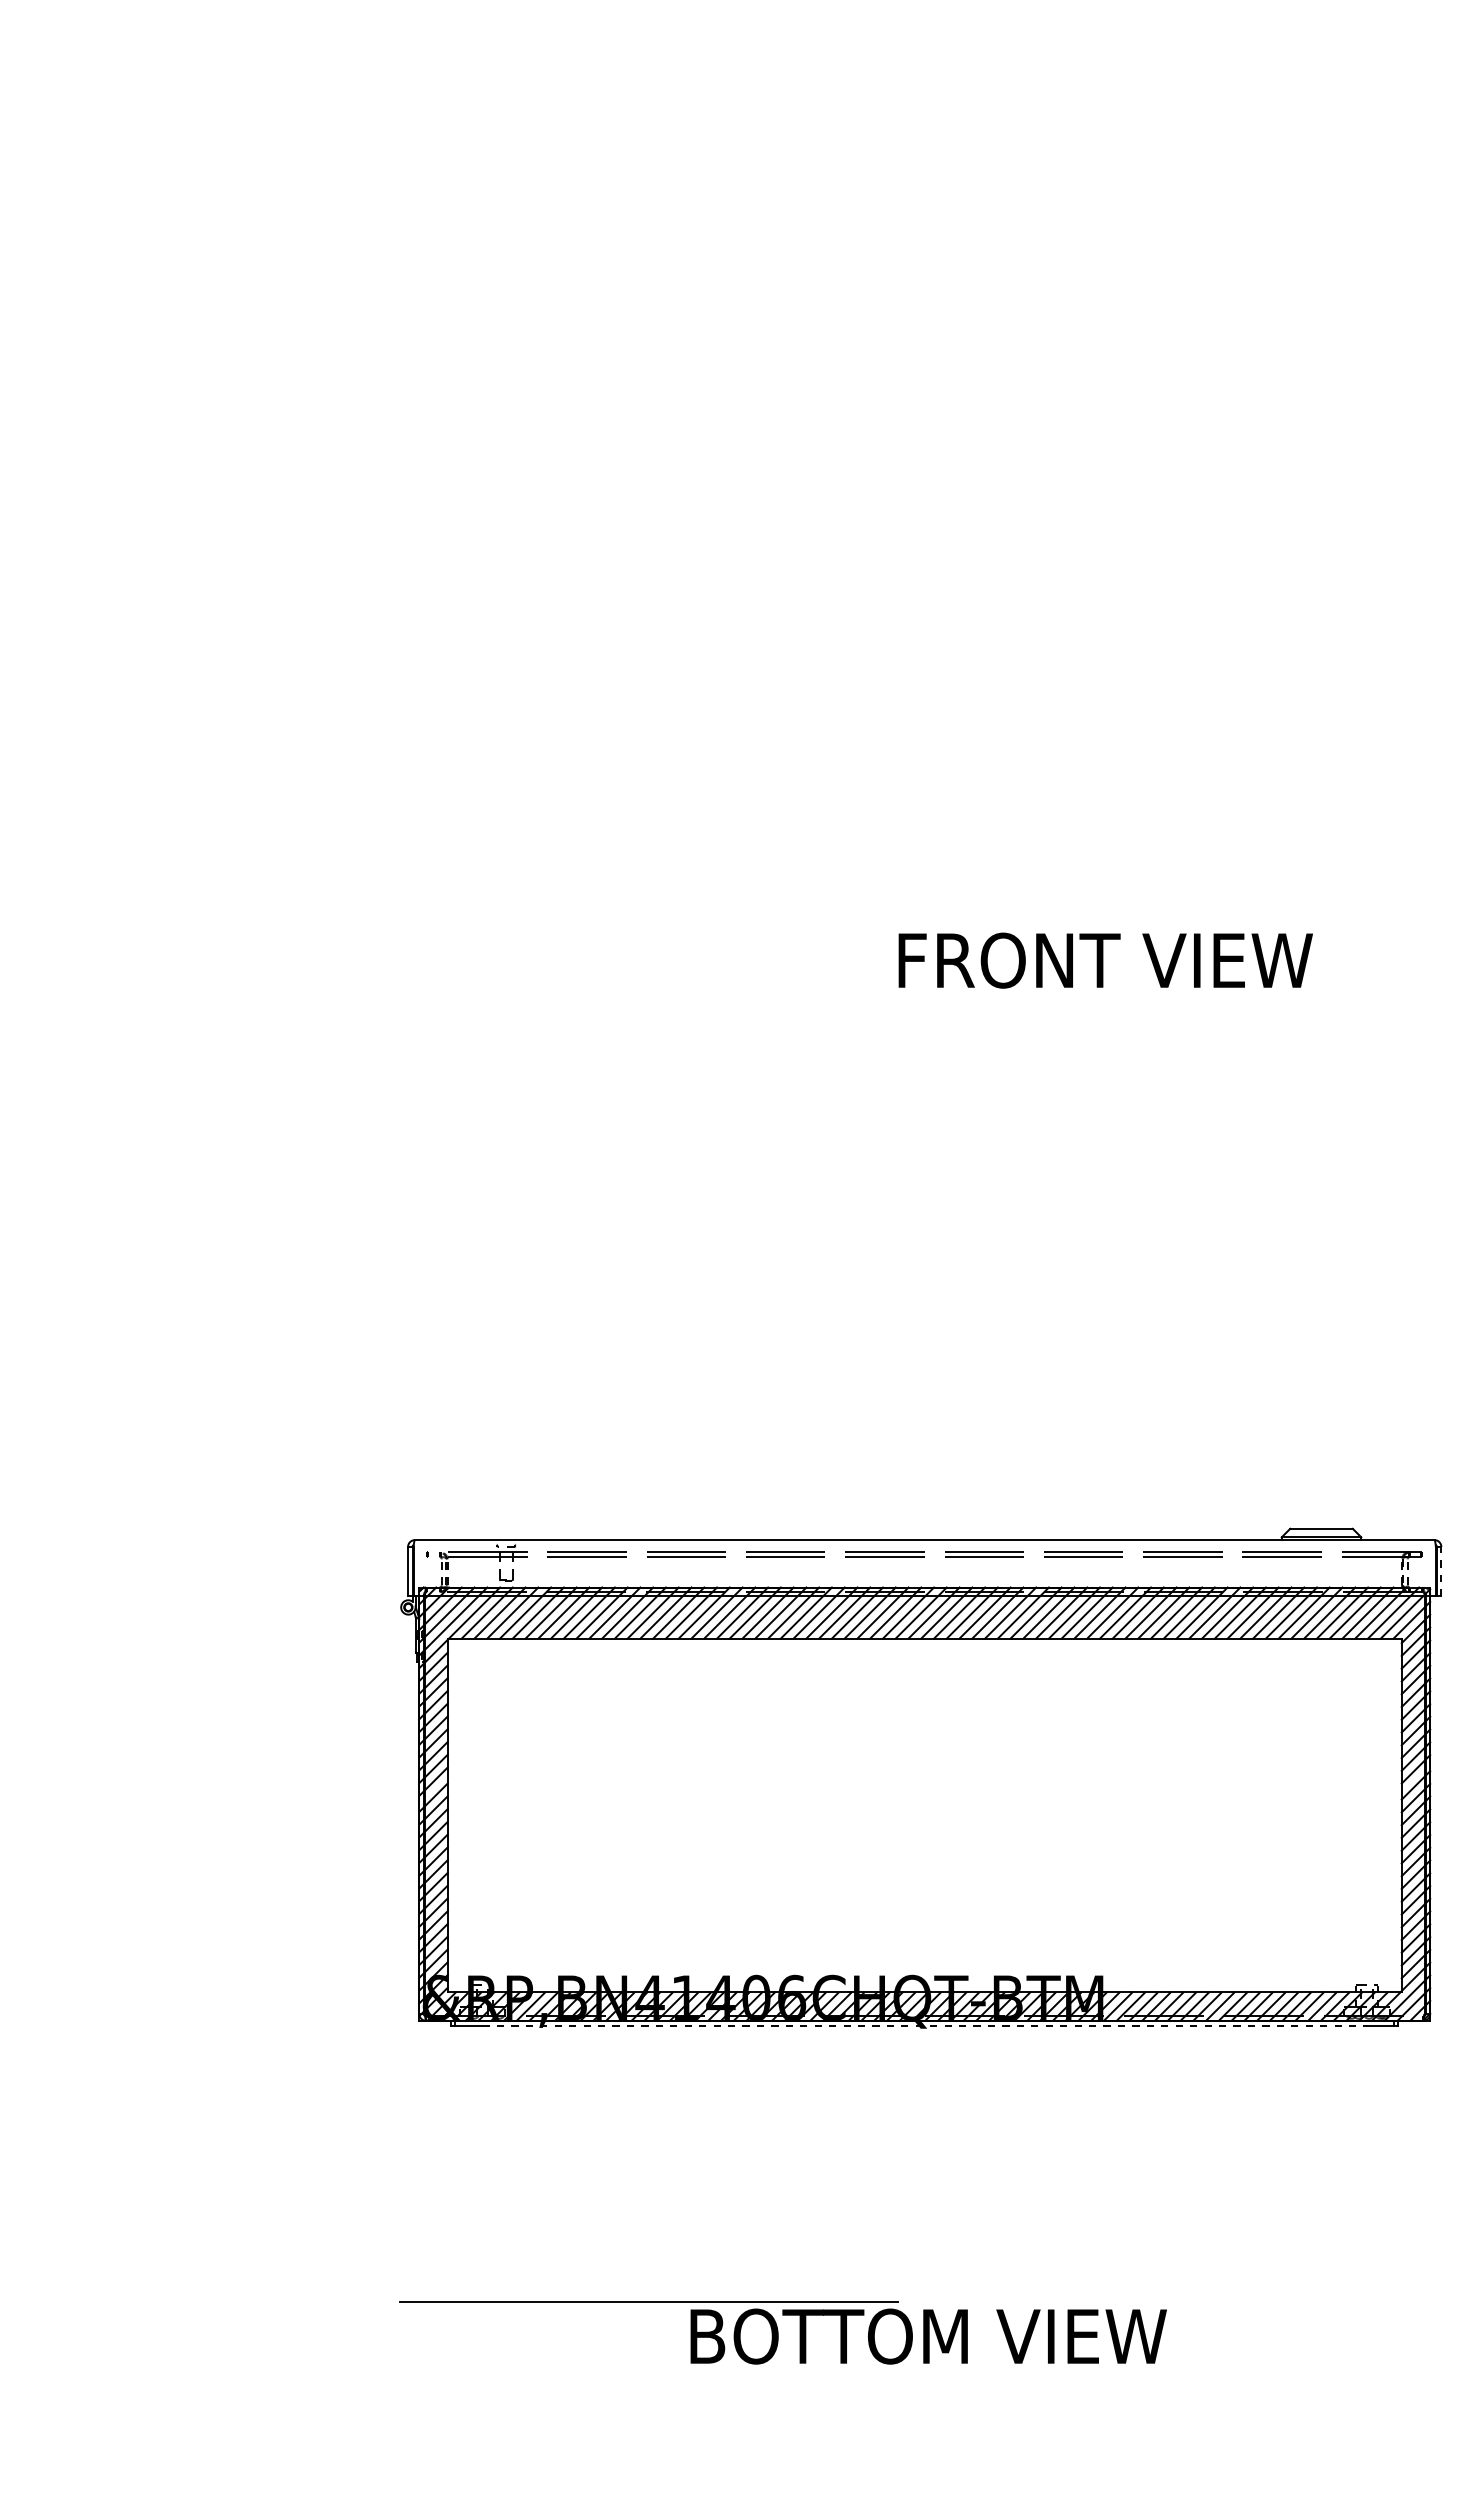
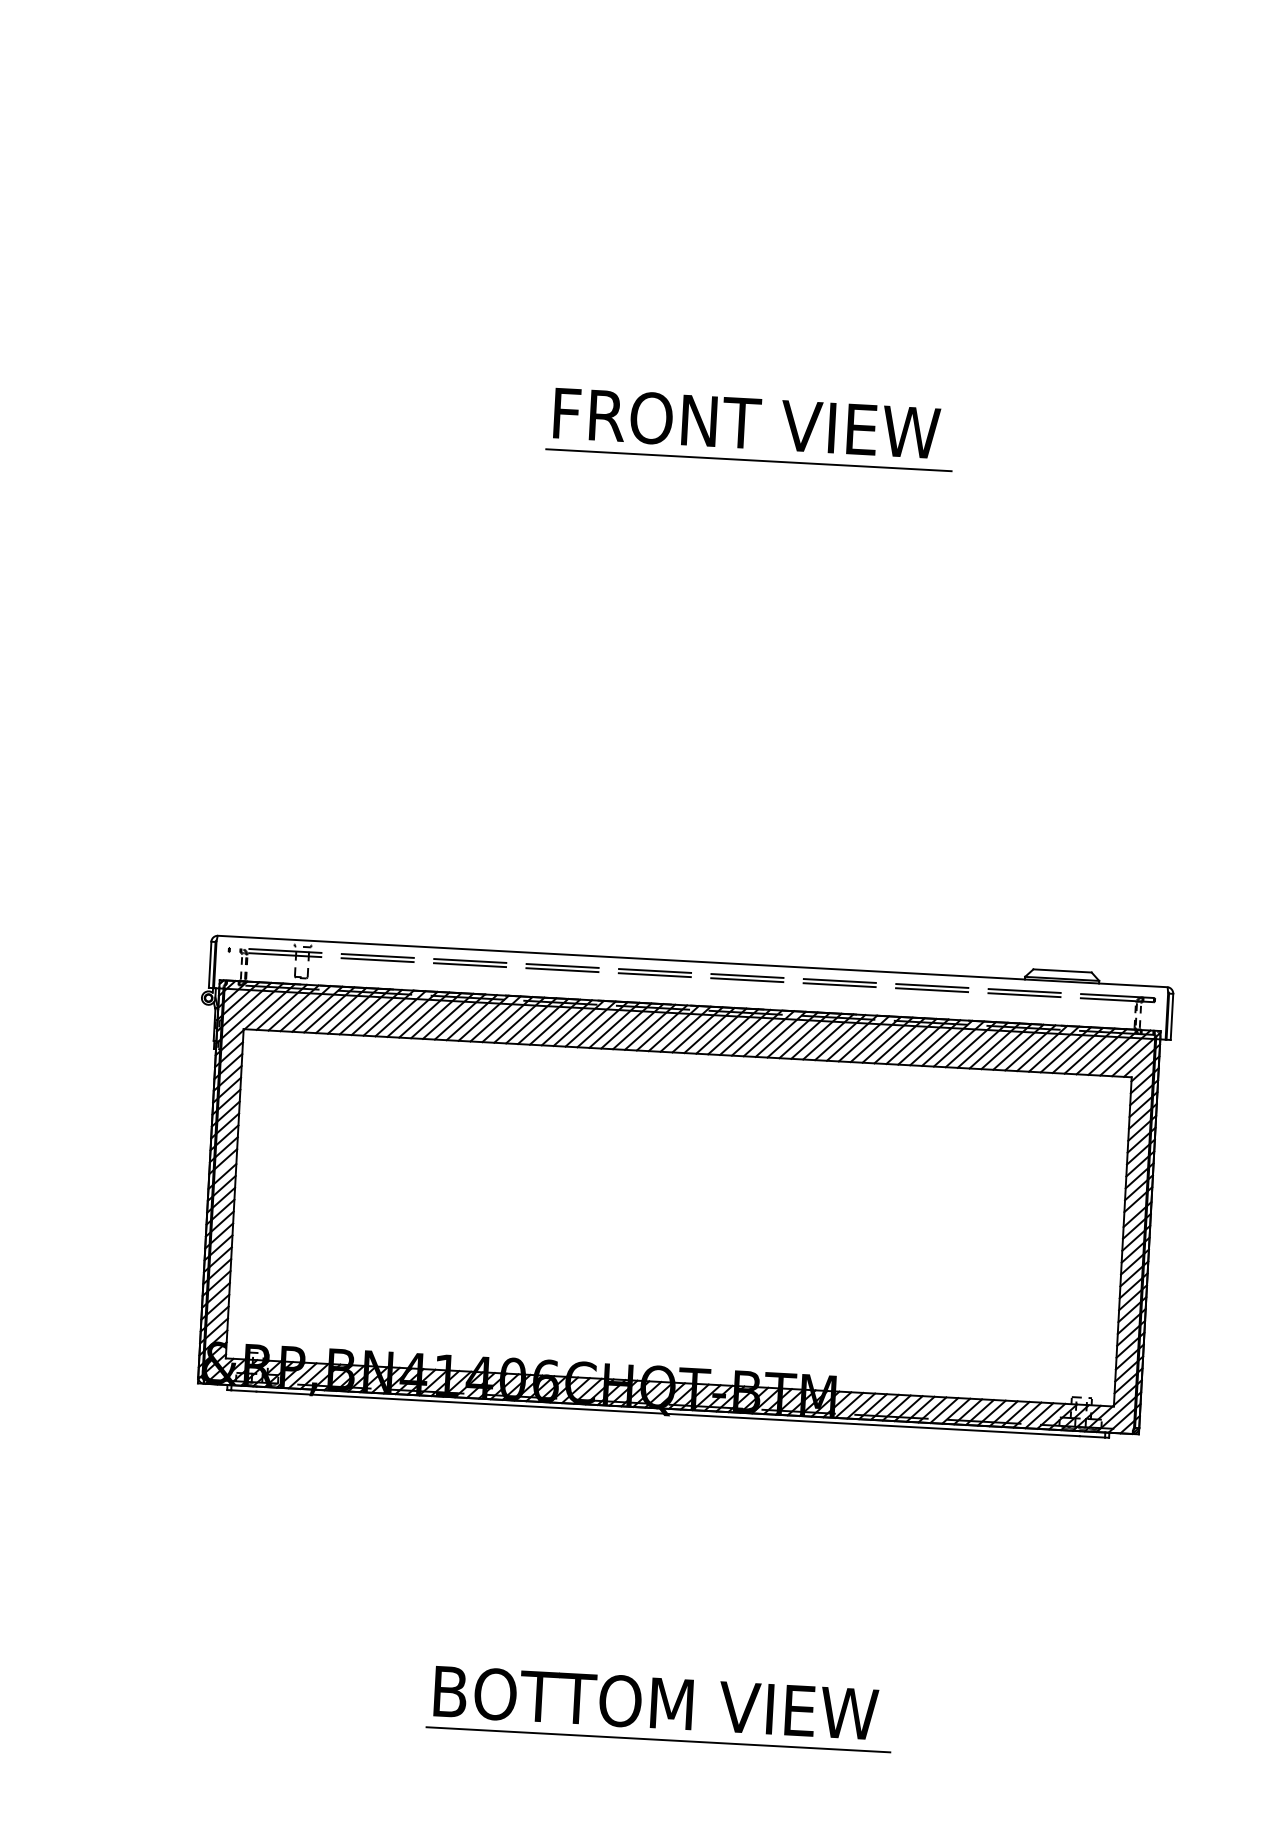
text: (1105, 960) -> (746, 423), moved
line: (955, 999) -> (748, 459), added
line: (1441, 1571) -> (1172, 1016), dashed -> solid
line: (925, 2026) -> (668, 1414), dashed -> solid
line: (648, 2301) -> (657, 1739), moved

